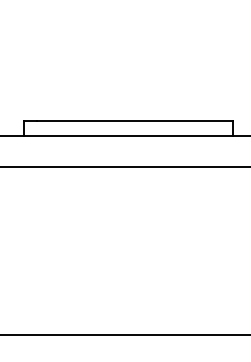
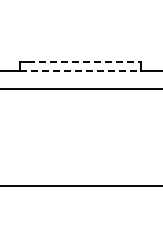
line: (135, 120) -> (84, 62), solid -> dashed
line: (130, 136) -> (81, 71), solid -> dashed

